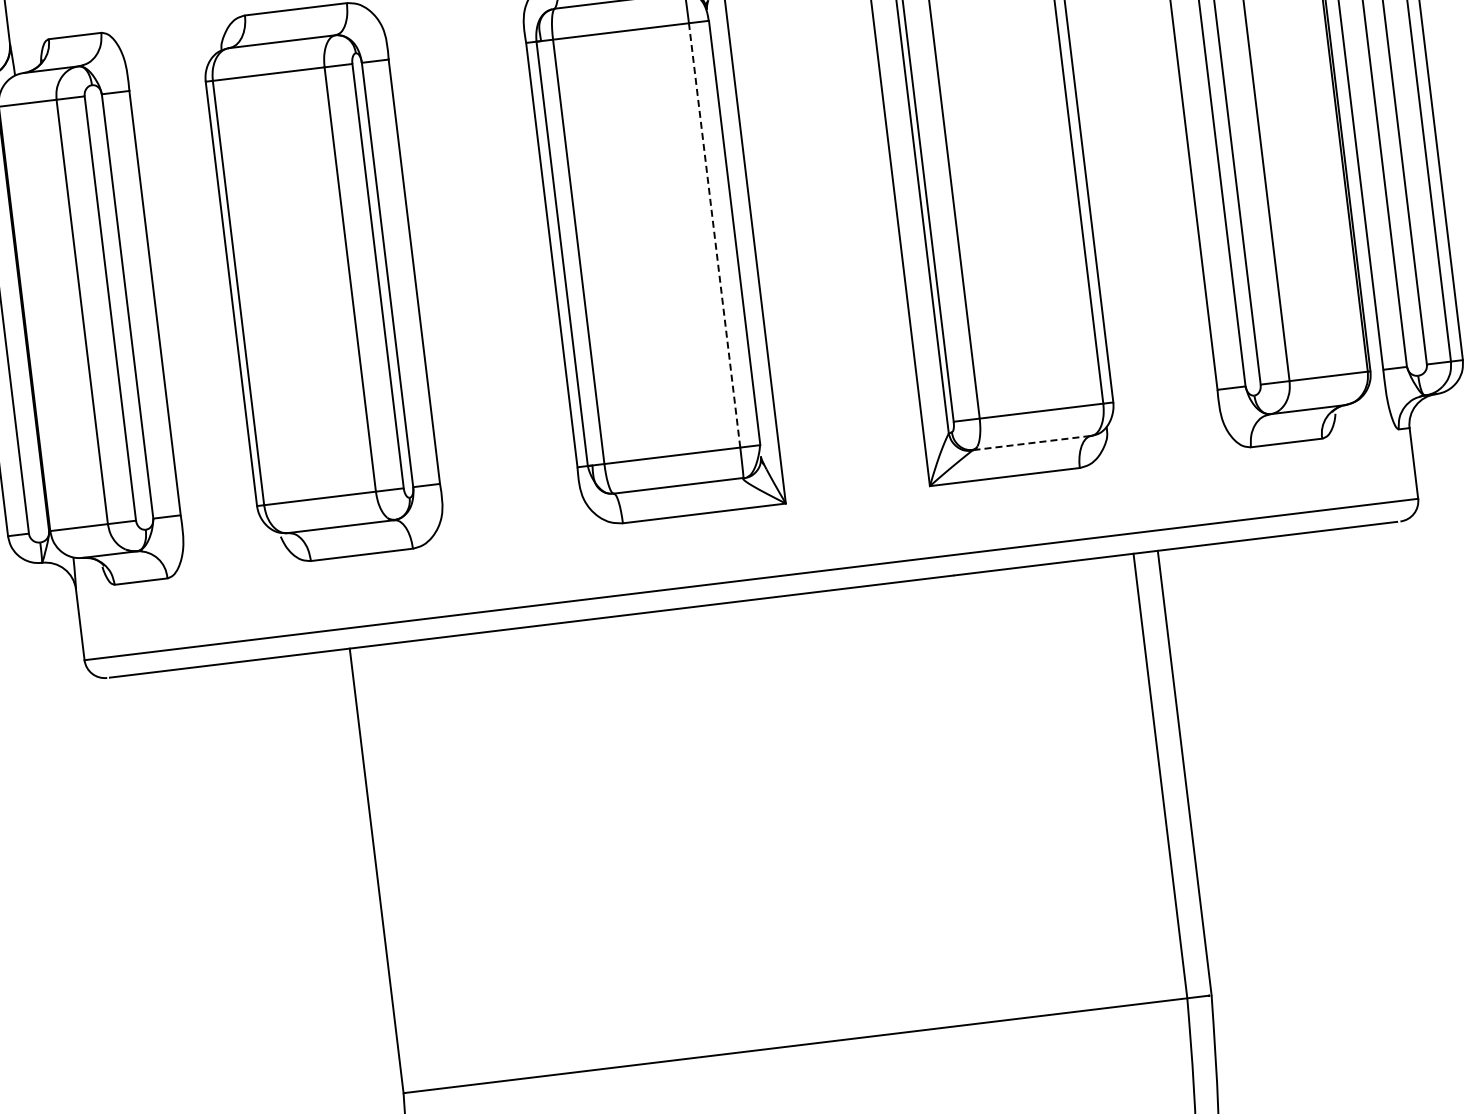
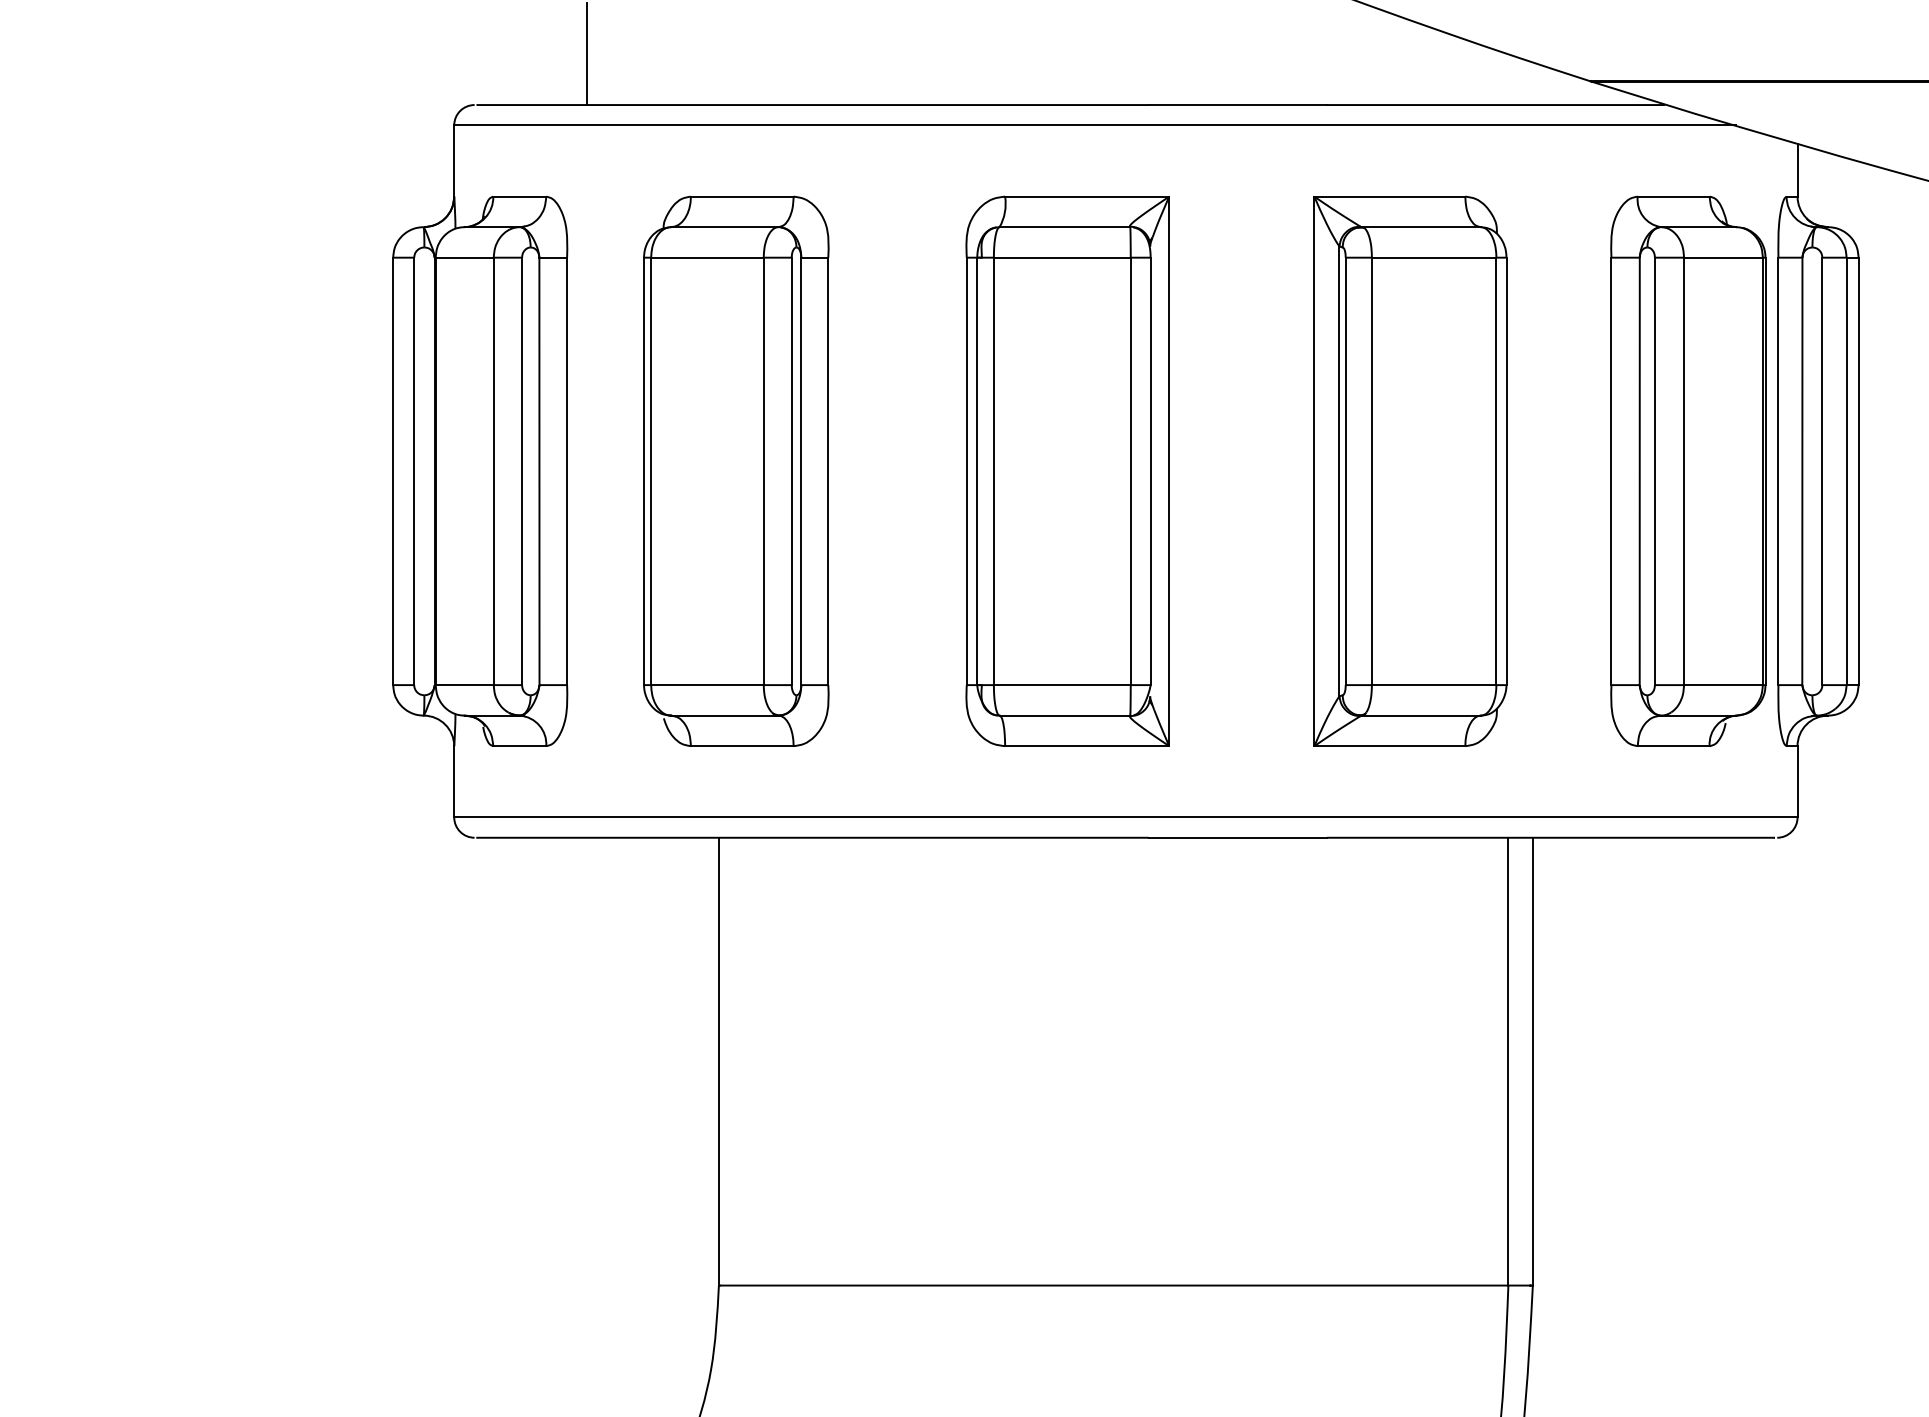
line: (714, 235) -> (1130, 471), dashed -> solid
line: (1032, 442) -> (1421, 715), dashed -> solid

